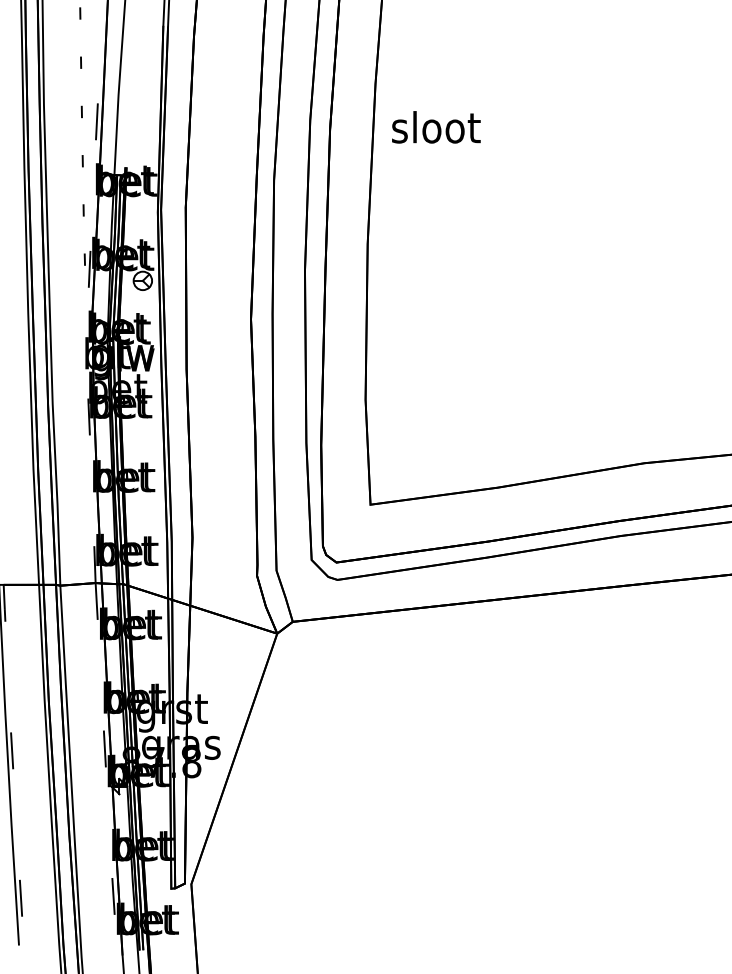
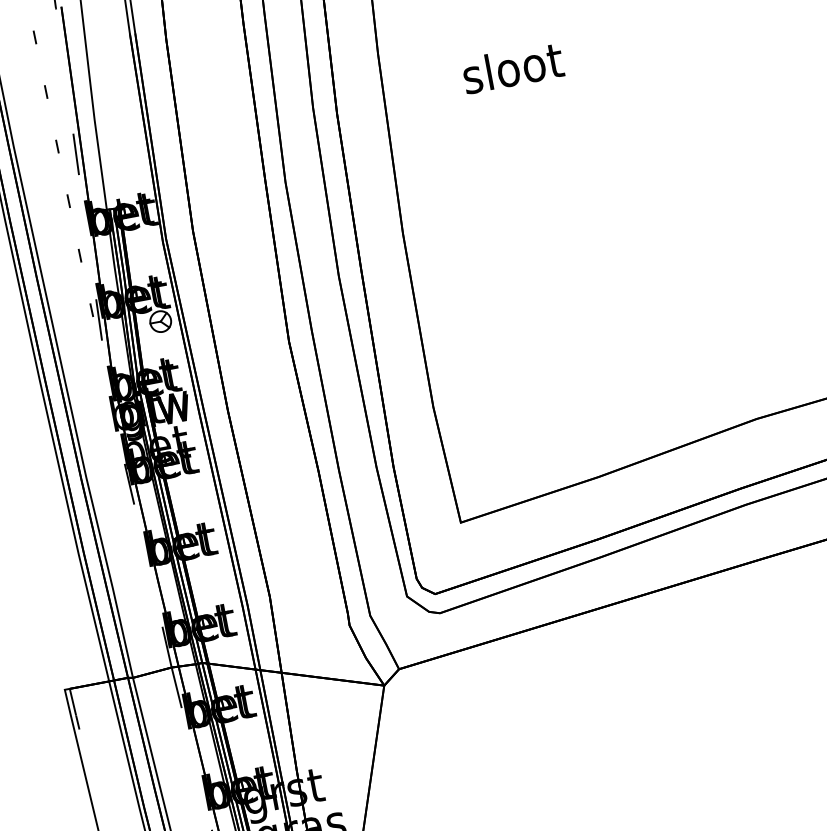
text: (436, 127) -> (513, 68), moved

